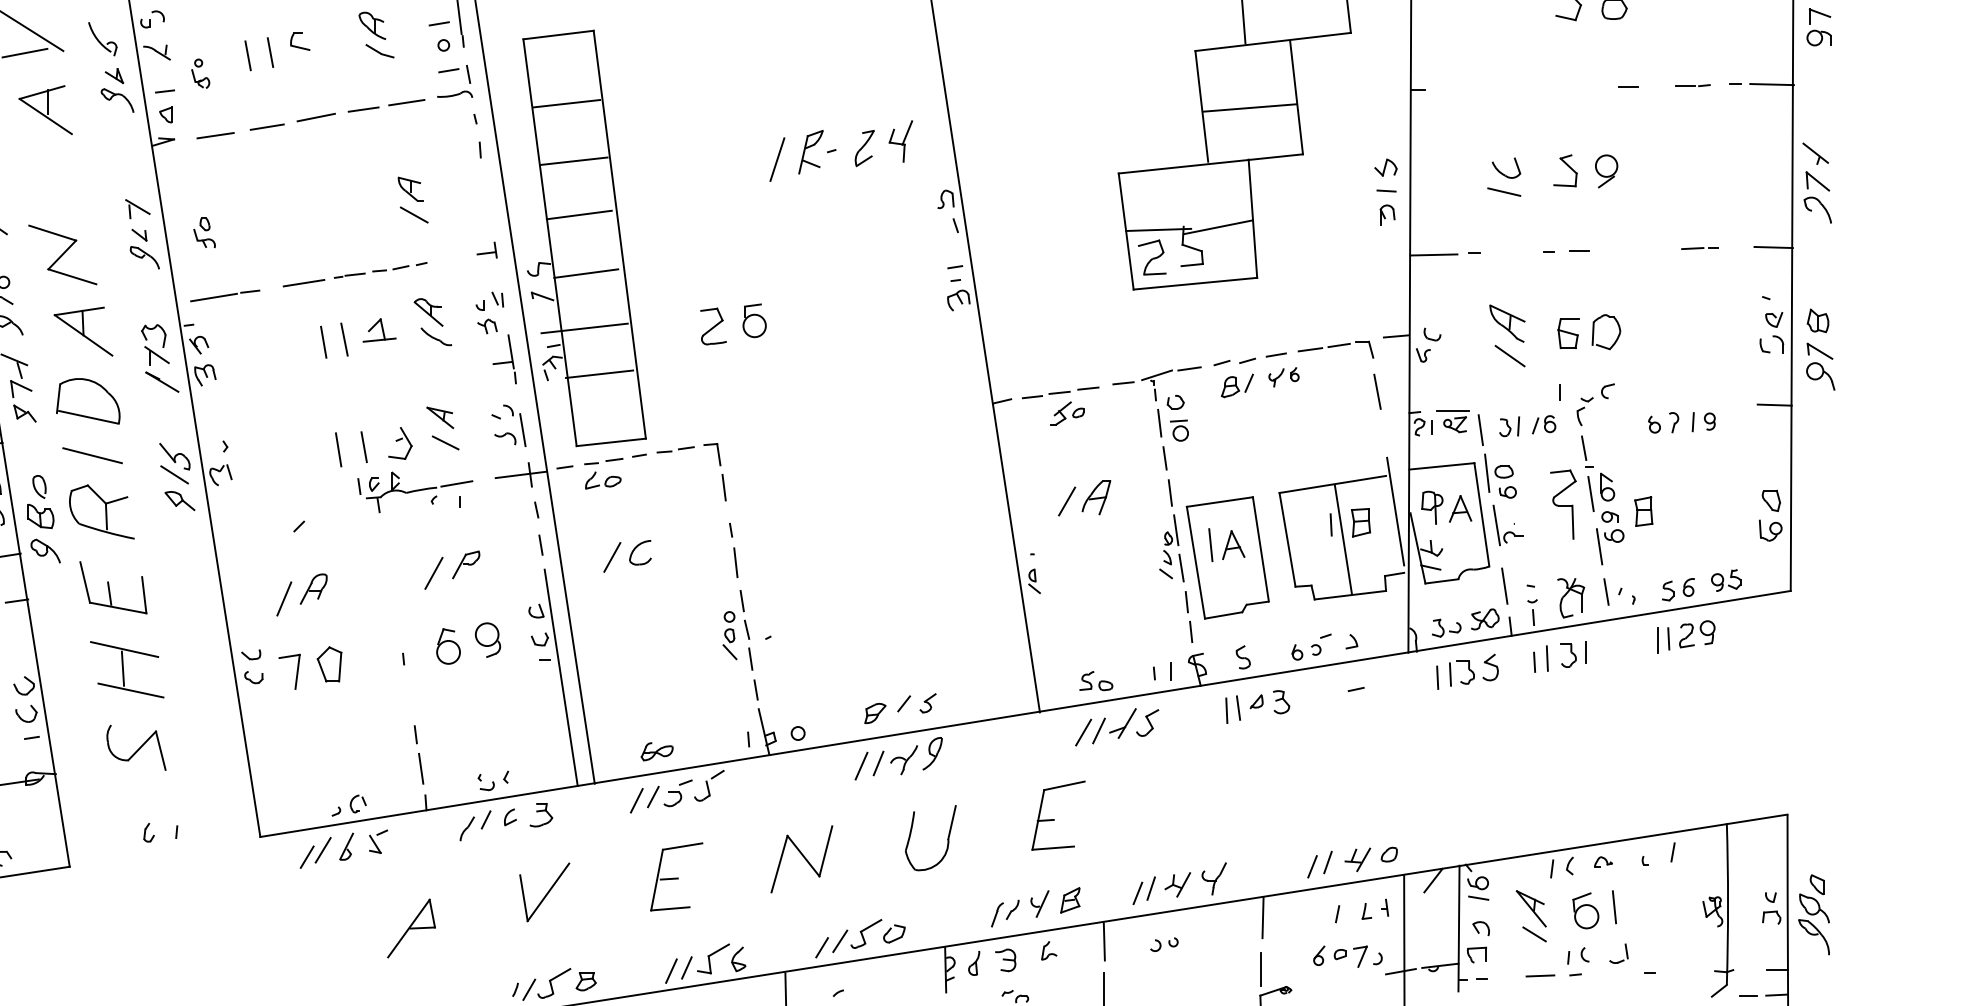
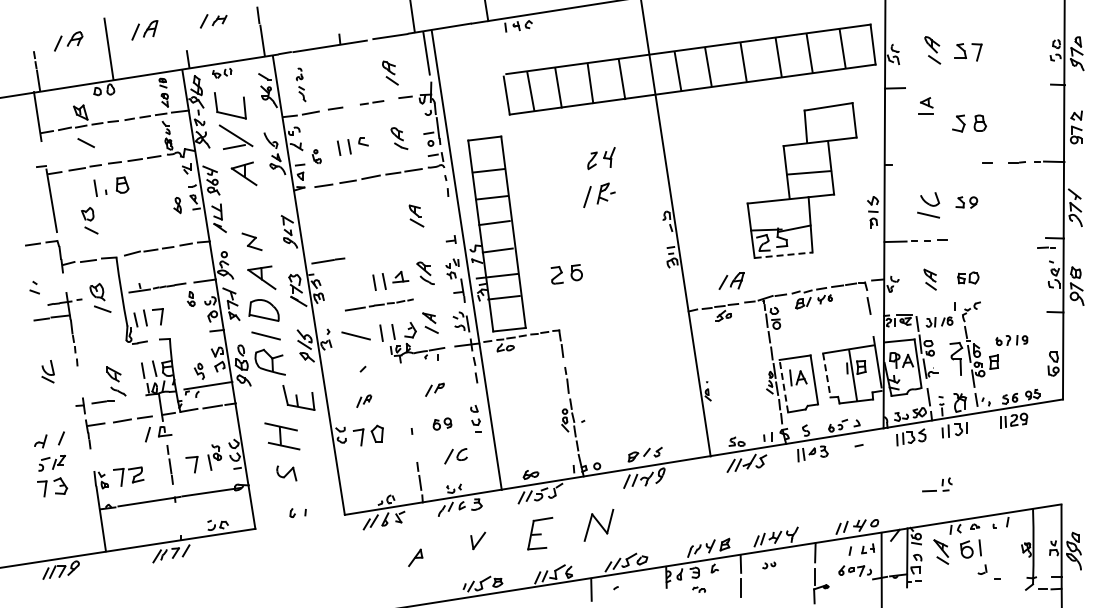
part: (883, 143) -> (601, 158), moved
part: (1585, 171) -> (966, 202), size x0.7
part: (1504, 175) -> (928, 204), size x1.4
part: (204, 233) -> (318, 231), removed
line: (1700, 247) -> (1046, 247), moved
part: (1565, 252) -> (935, 240), moved
part: (61, 254) -> (251, 241), size x0.6
line: (353, 273) -> (378, 304), moved
line: (1197, 284) -> (784, 255), solid -> dashed
part: (1589, 331) -> (968, 277), size x0.7
part: (1508, 335) -> (930, 279), size x0.7
part: (1680, 422) -> (1011, 340), moved
line: (283, 454) -> (355, 335), added
part: (1084, 497) -> (731, 280), moved
line: (1286, 539) -> (826, 375), solid -> dashed
part: (626, 556) -> (455, 456), moved
line: (1195, 563) -> (783, 386), solid -> dashed
part: (451, 569) -> (434, 389), size x0.7
part: (112, 586) -> (298, 397), moved
part: (300, 593) -> (363, 400), size x0.6
part: (468, 642) -> (442, 423), size x0.6
line: (560, 676) -> (485, 439), removed
part: (136, 748) -> (286, 473), size x0.7
part: (1058, 814) -> (719, 504), removed
part: (945, 838) -> (666, 515), removed
part: (543, 891) -> (477, 540), size x0.6
part: (410, 927) -> (415, 557), size x0.6
part: (1557, 961) -> (937, 484), moved

